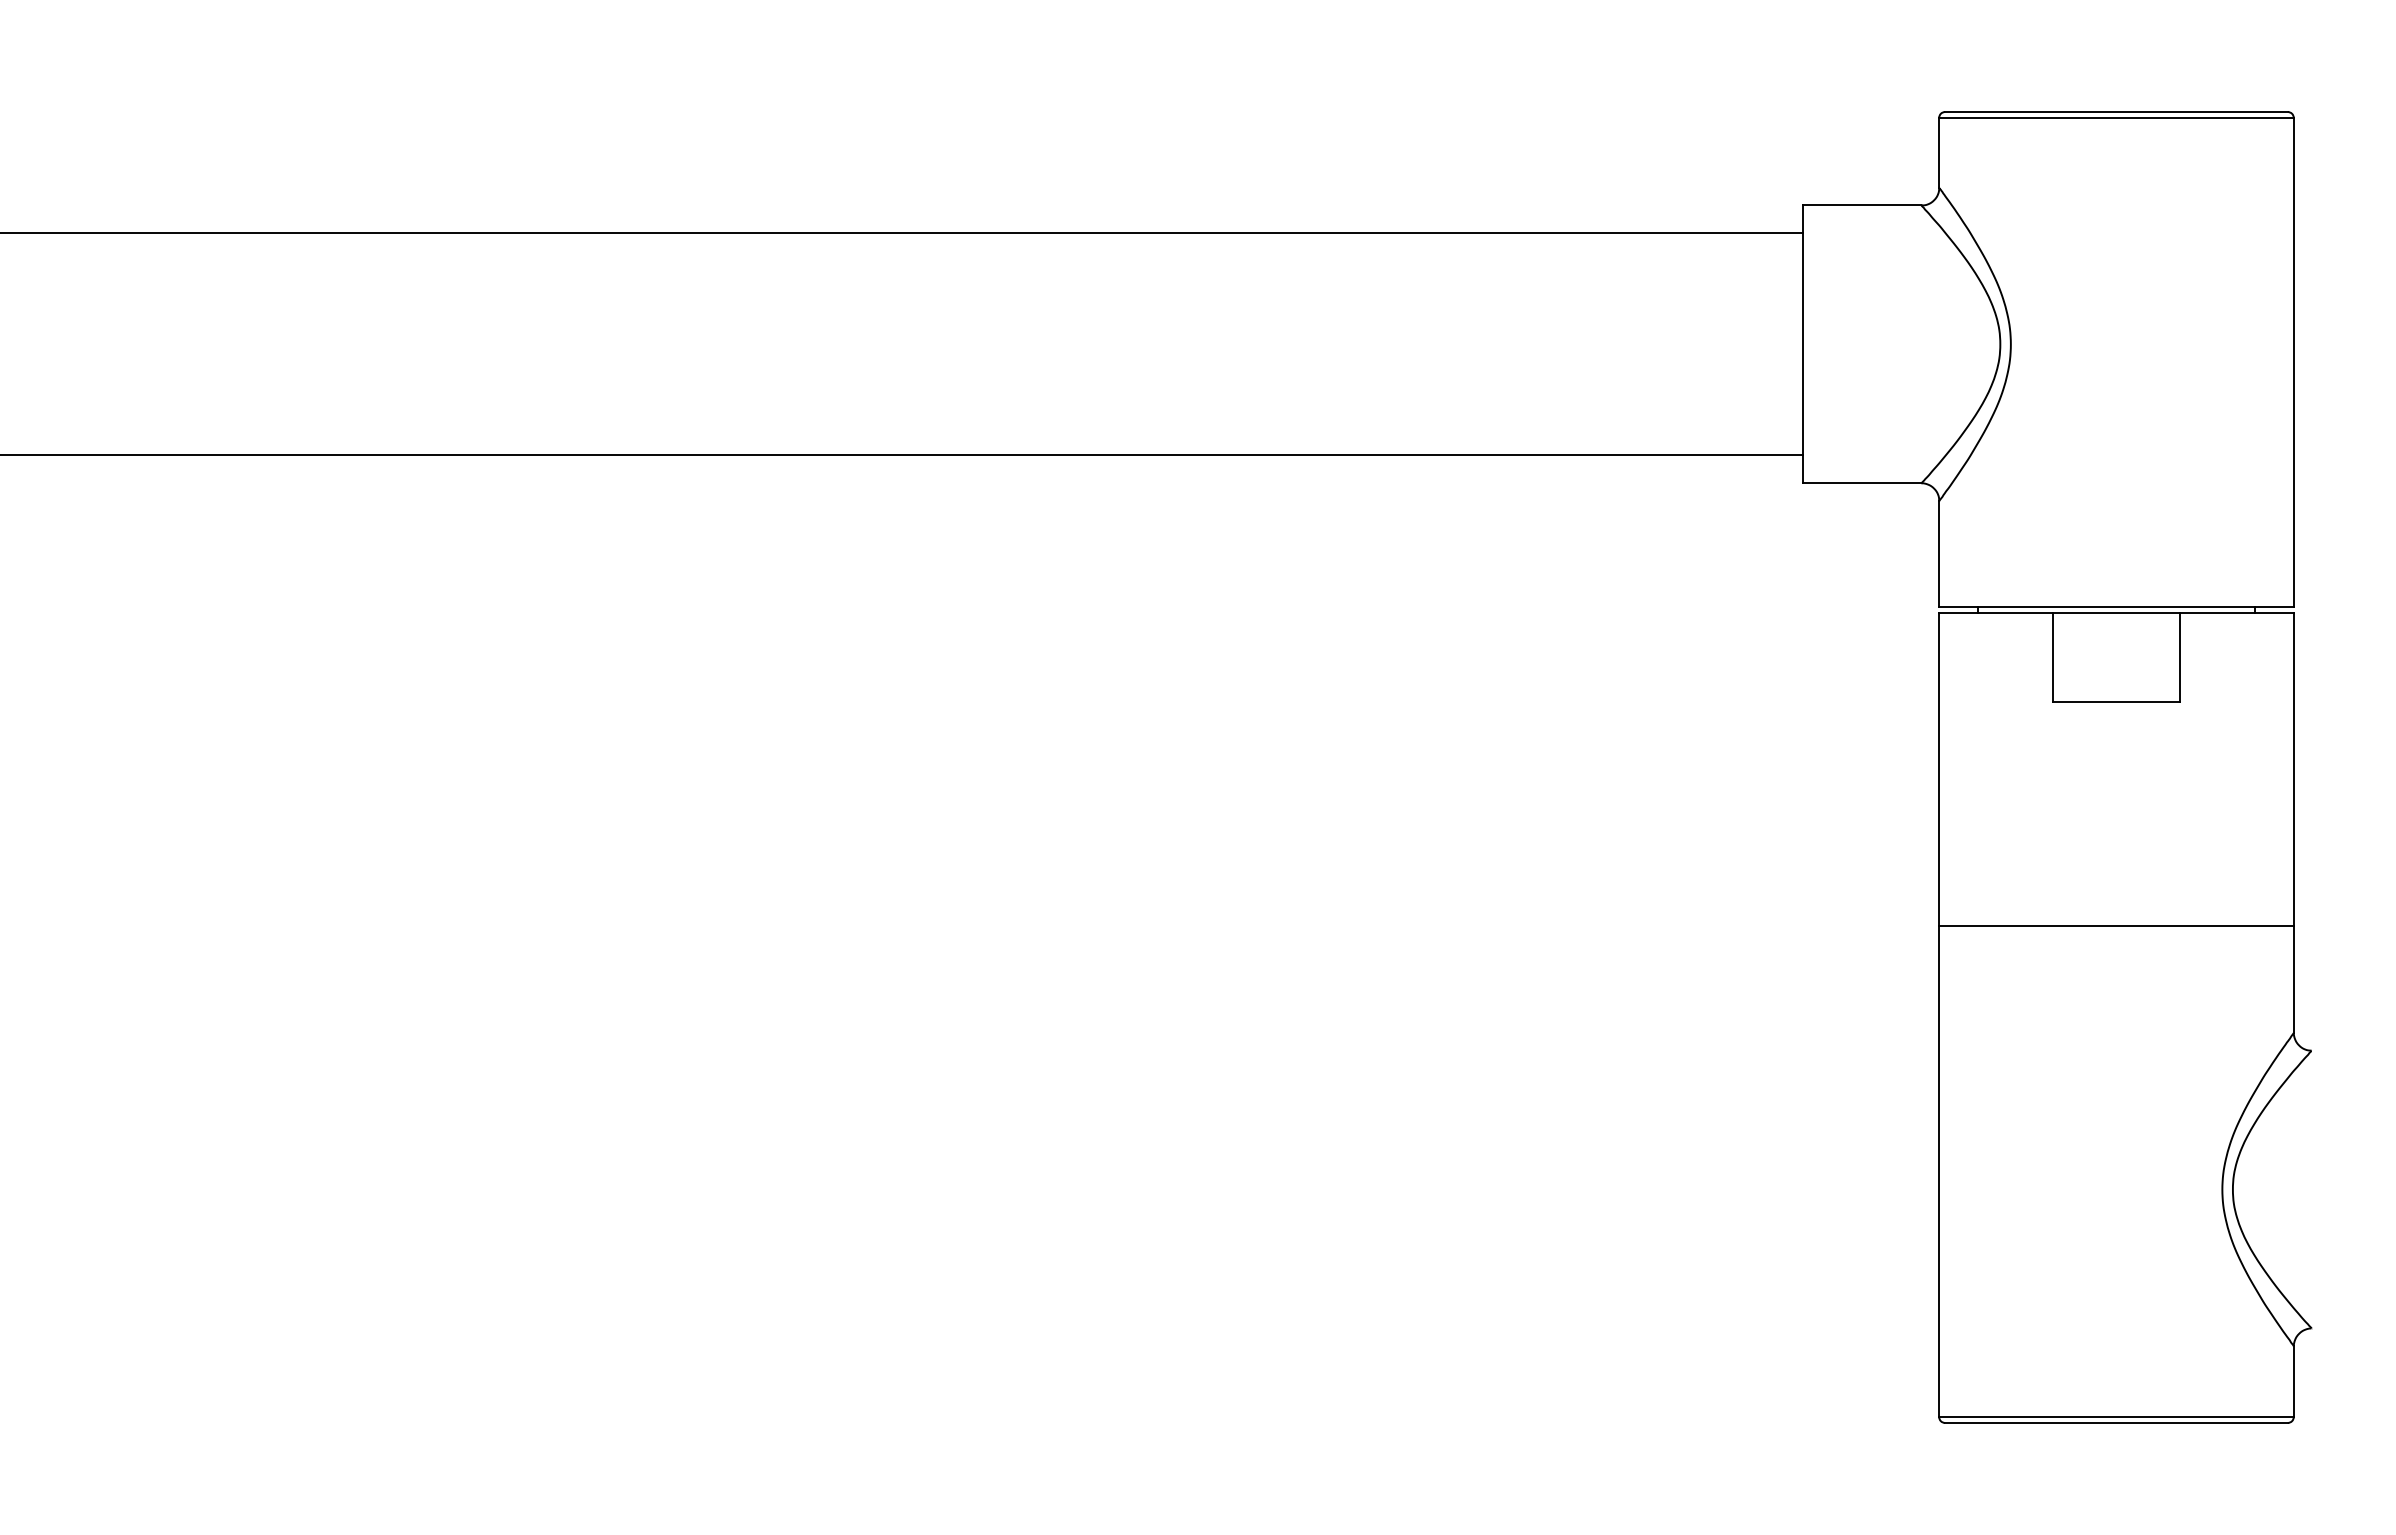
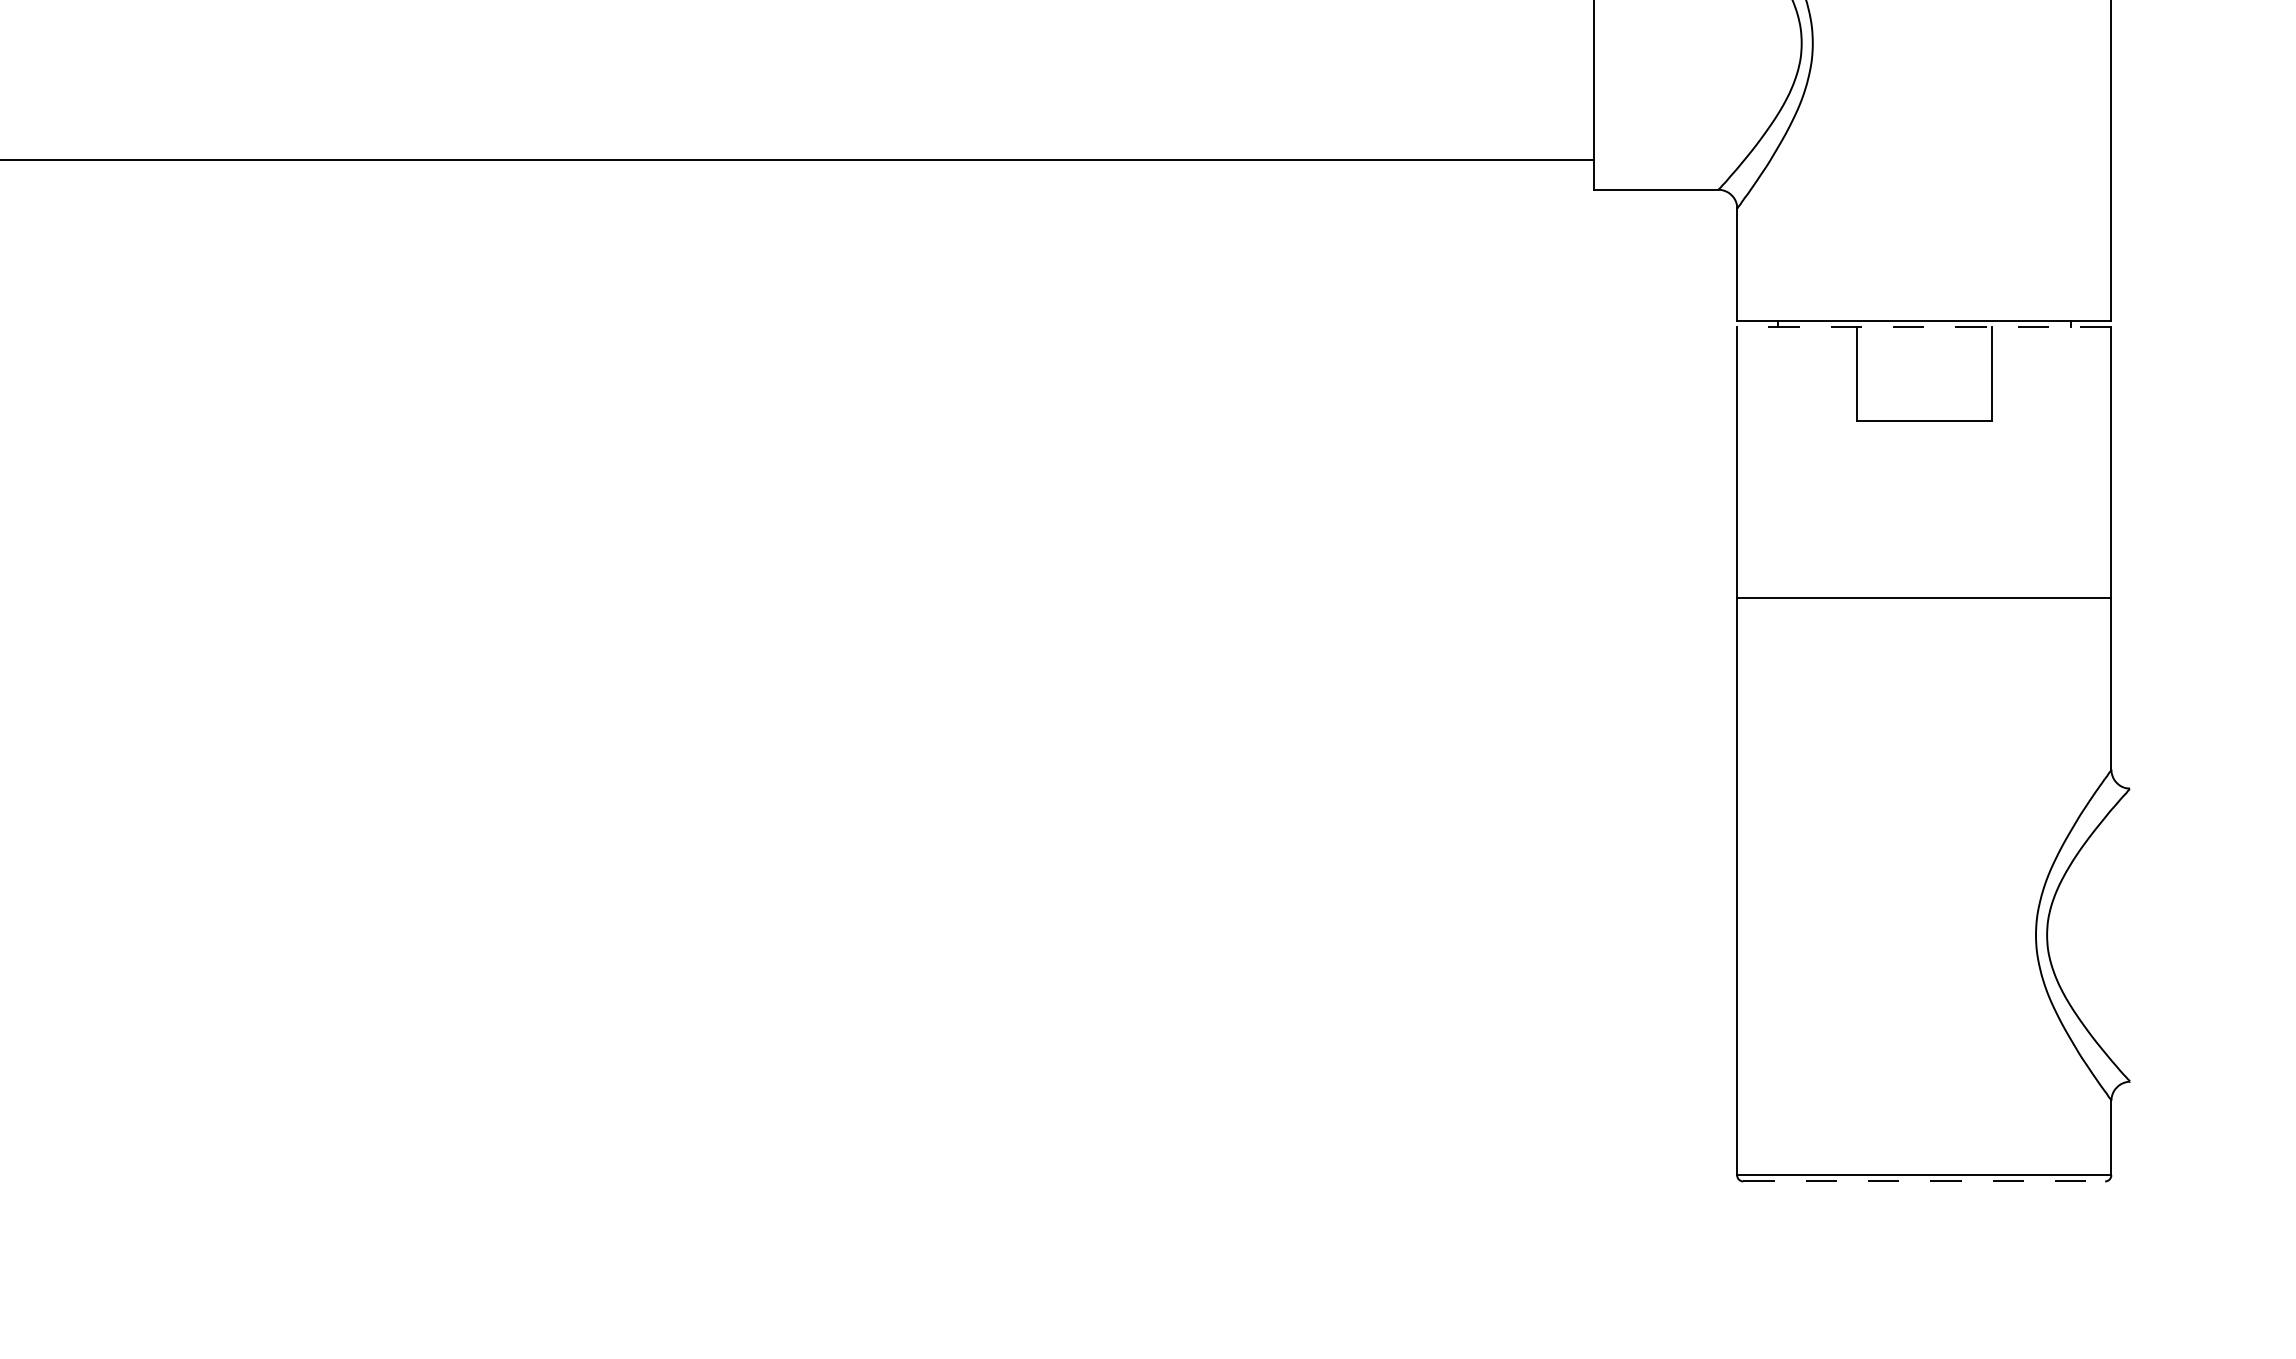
line: (2115, 613) -> (1923, 327), solid -> dashed
line: (2116, 926) -> (1924, 598), moved
line: (2116, 1422) -> (1924, 1180), solid -> dashed

